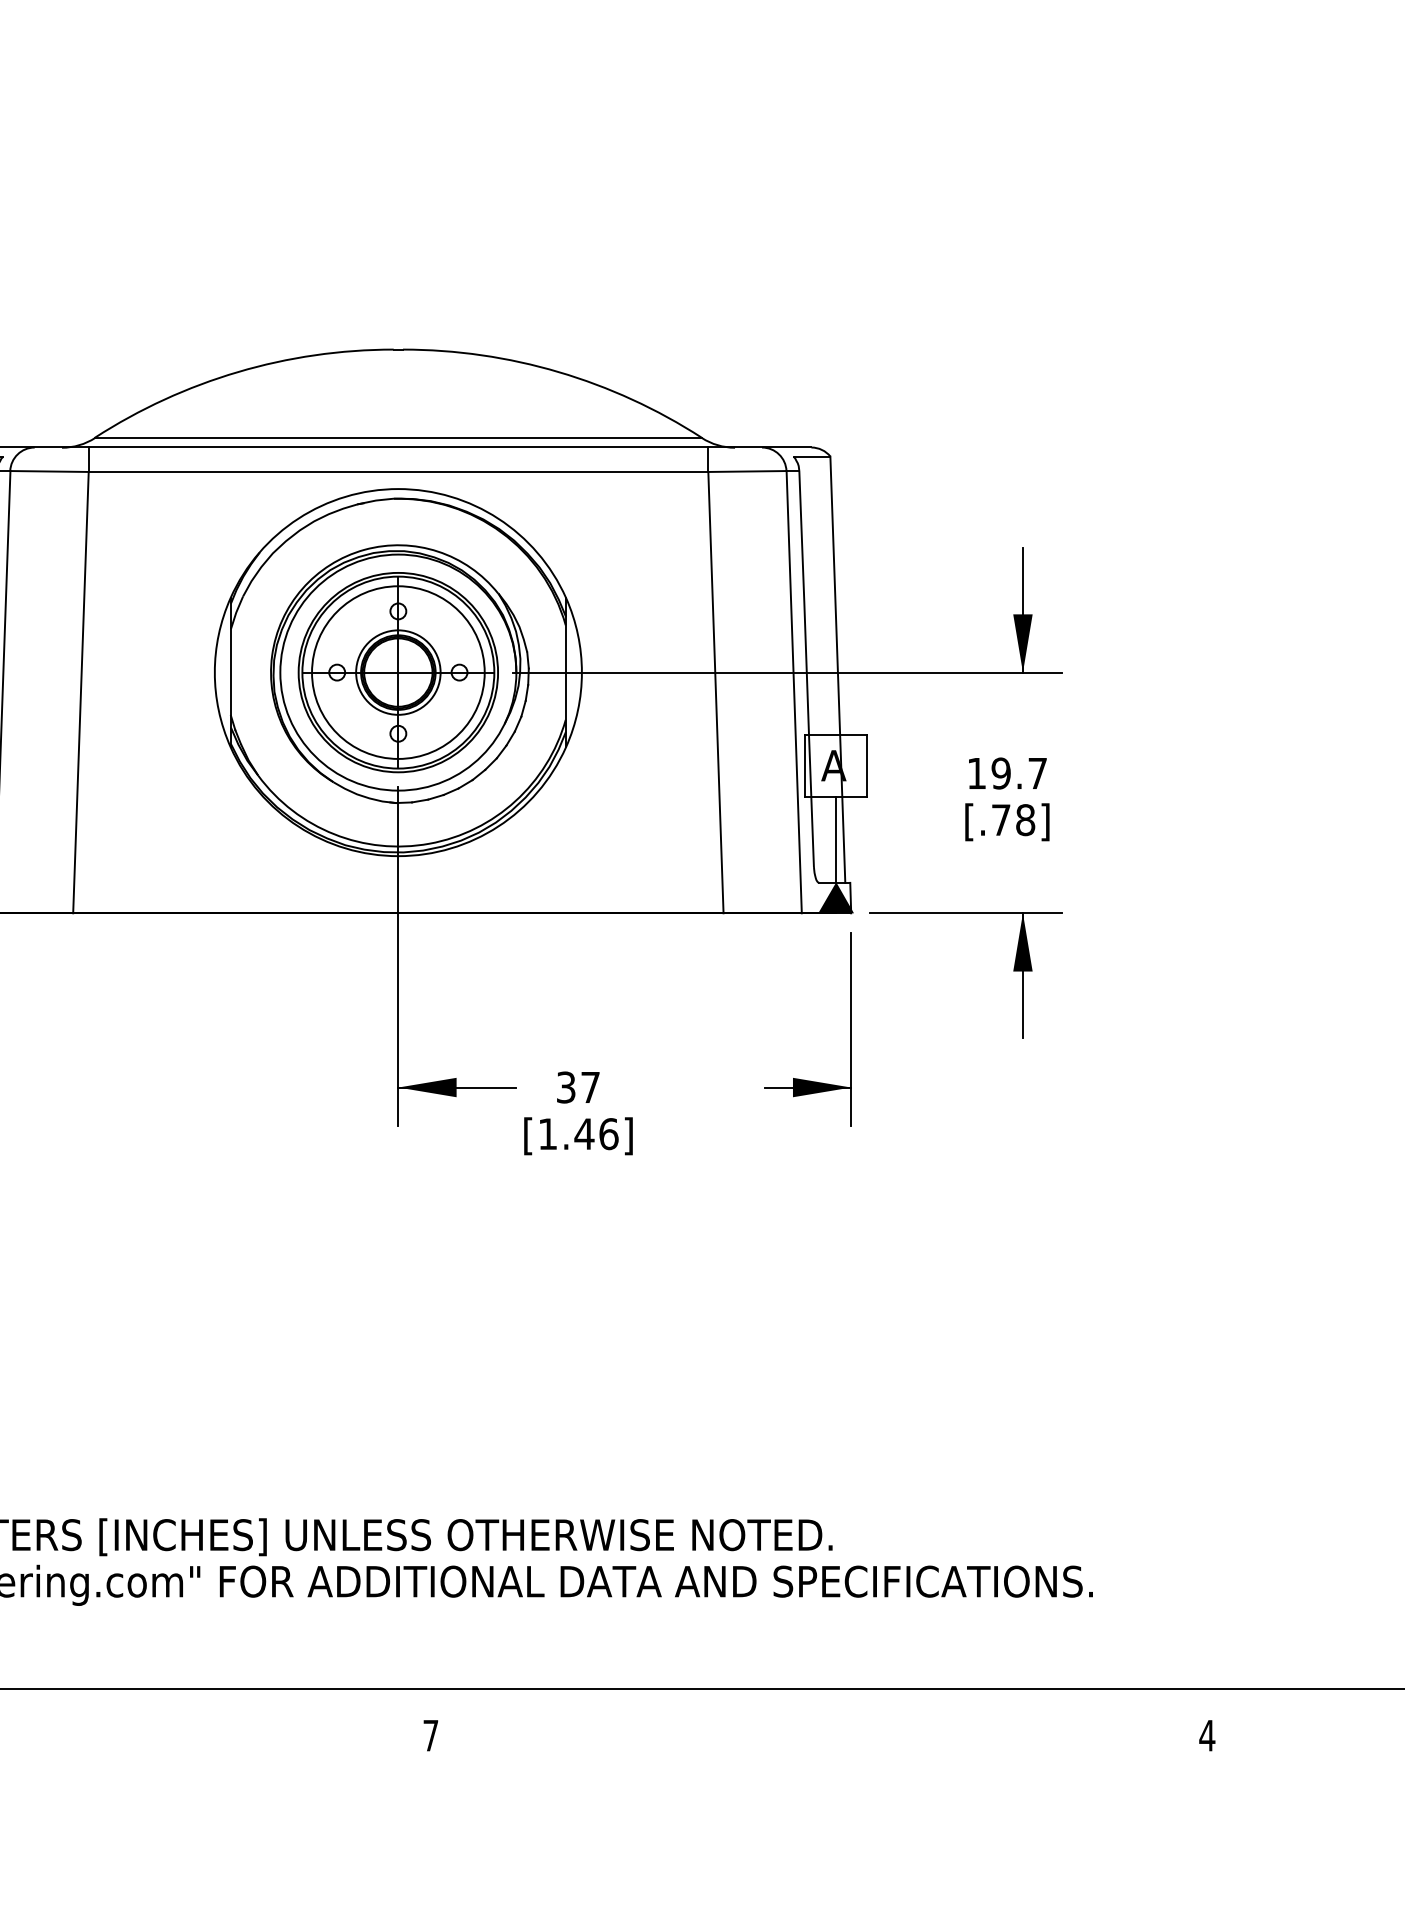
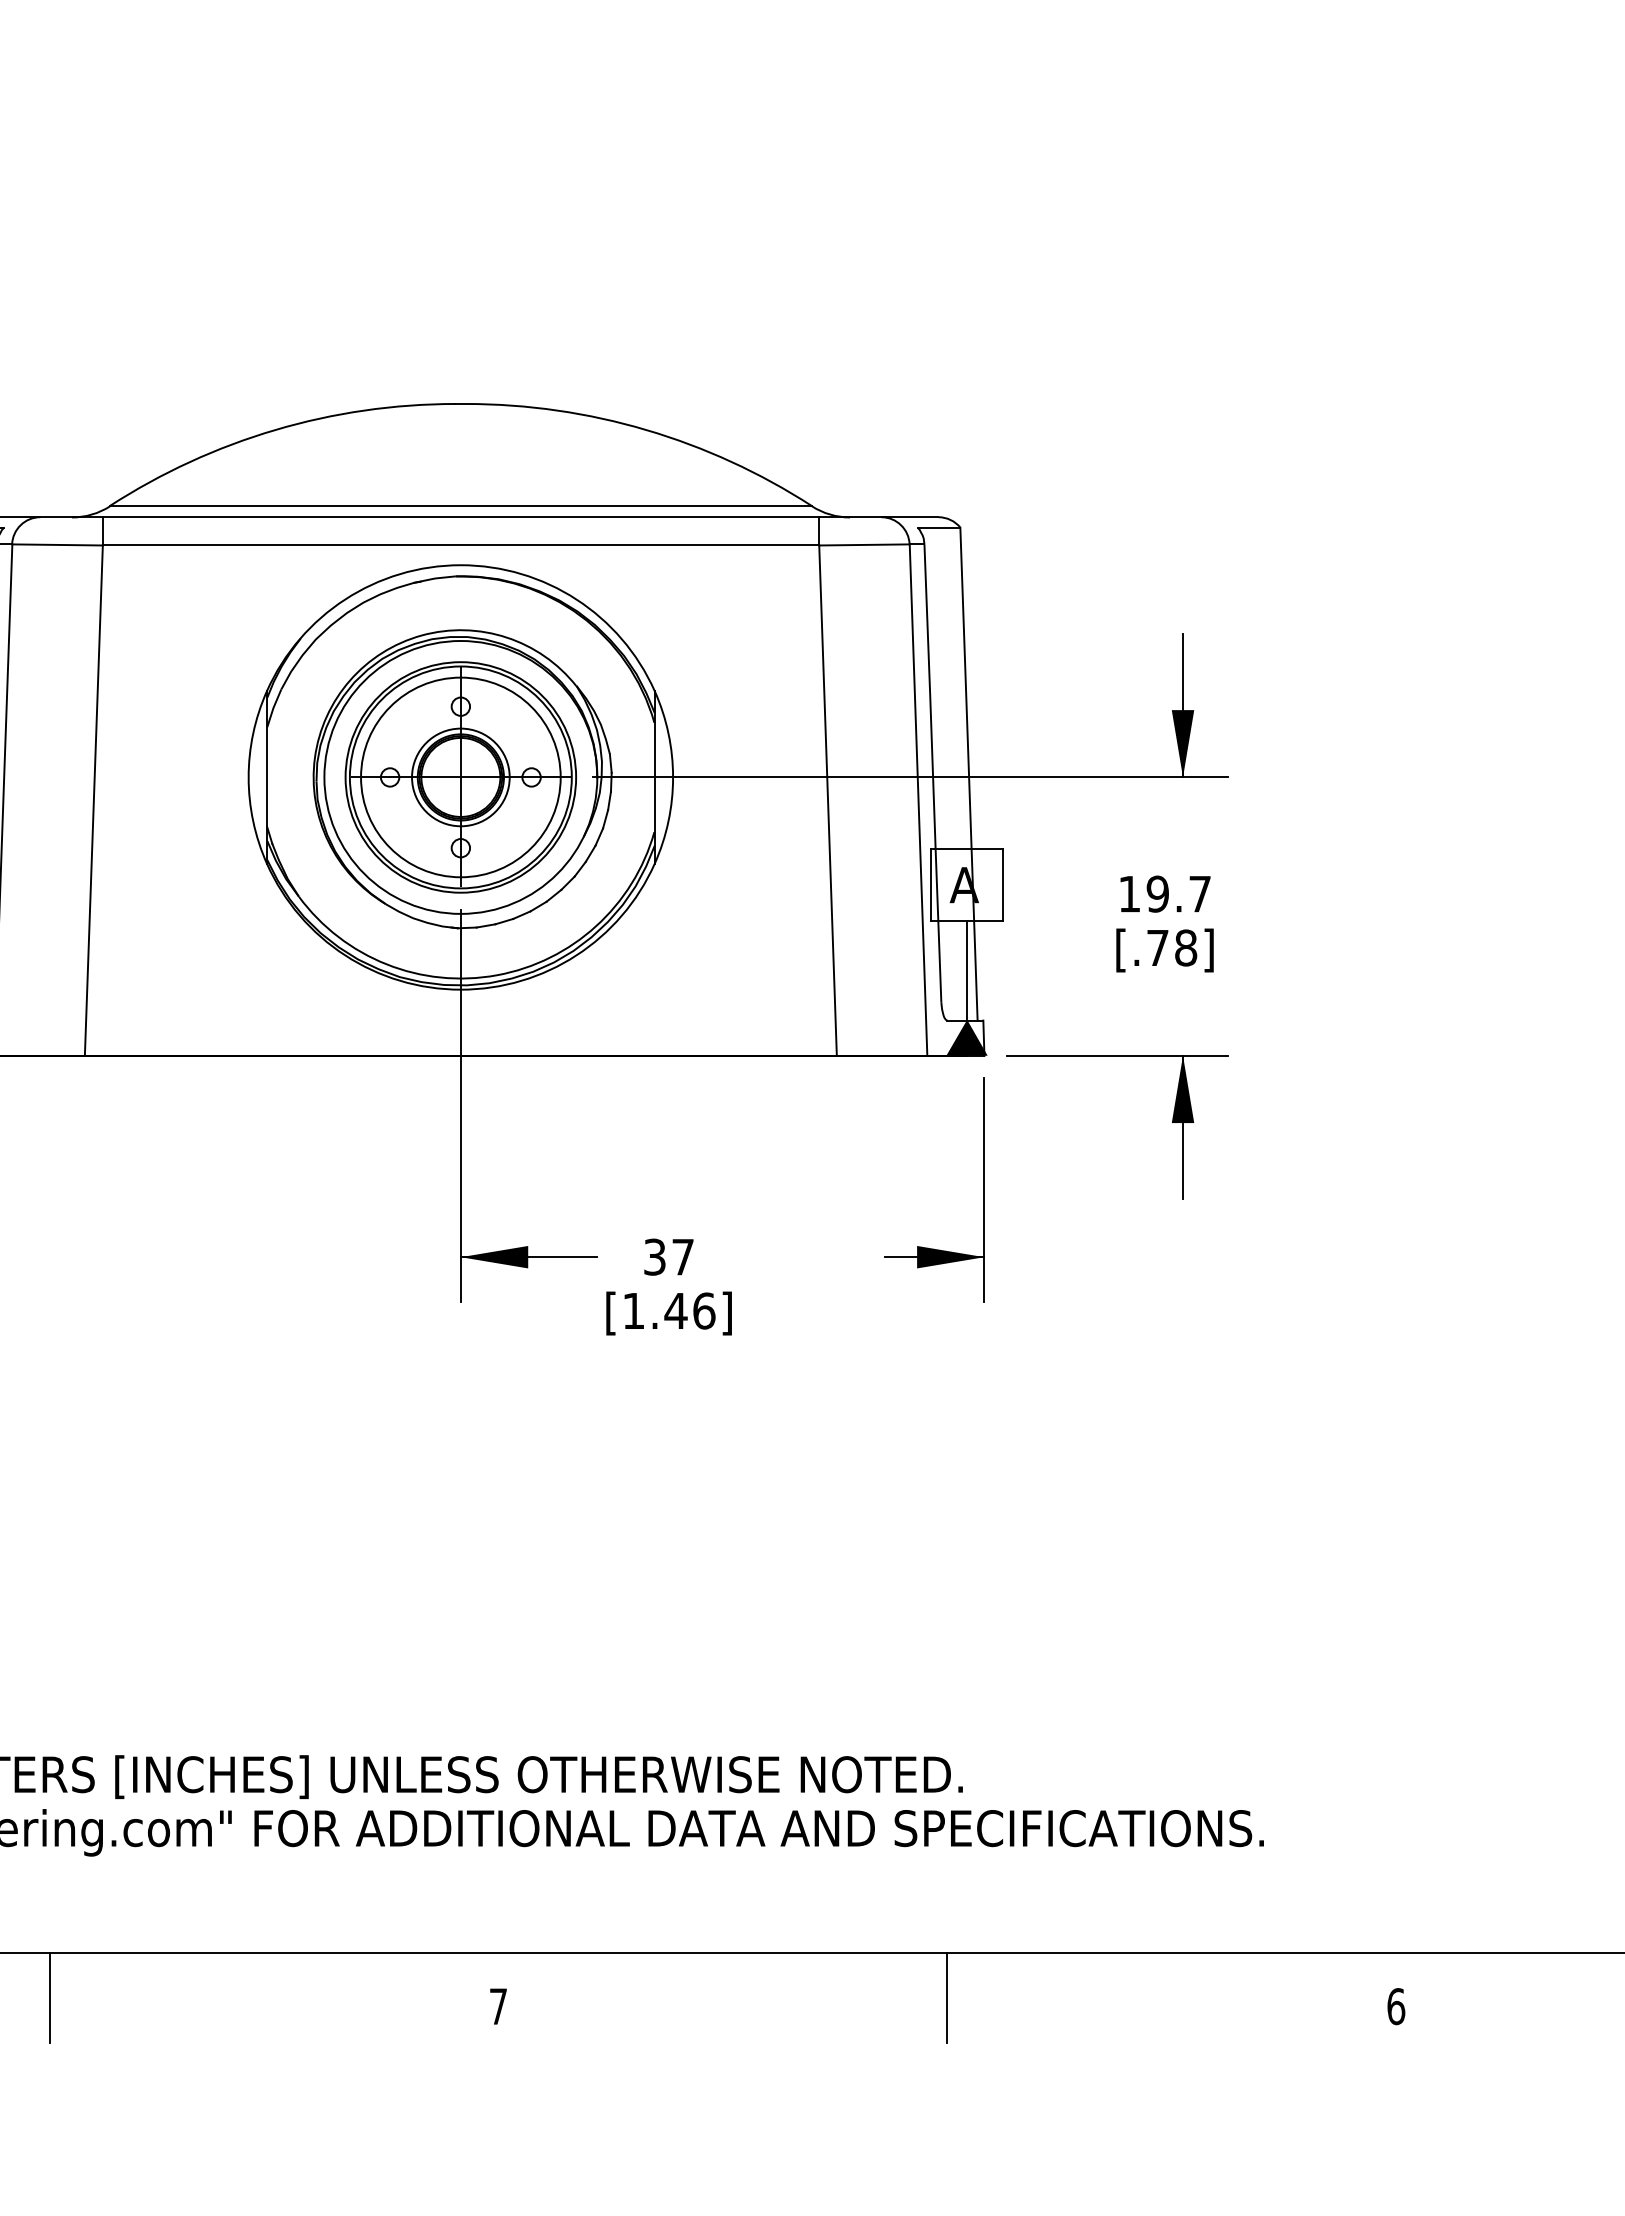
line: (42, 1727) -> (49, 1997), added
line: (819, 1727) -> (947, 1997), added
text: (1206, 1735) -> (1395, 2006), 4 -> 6

